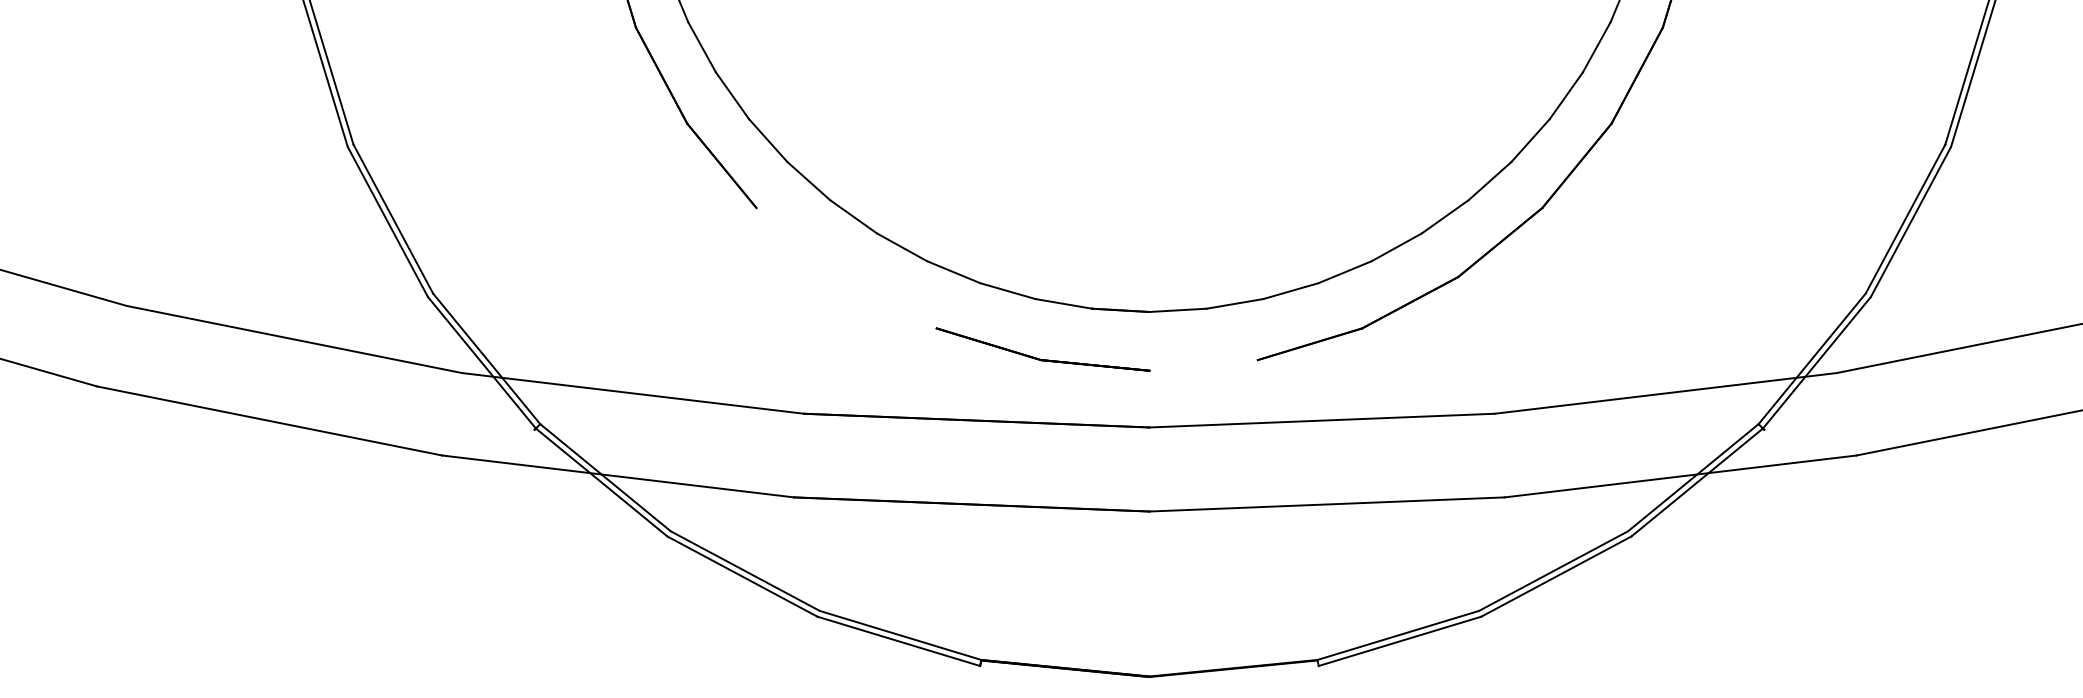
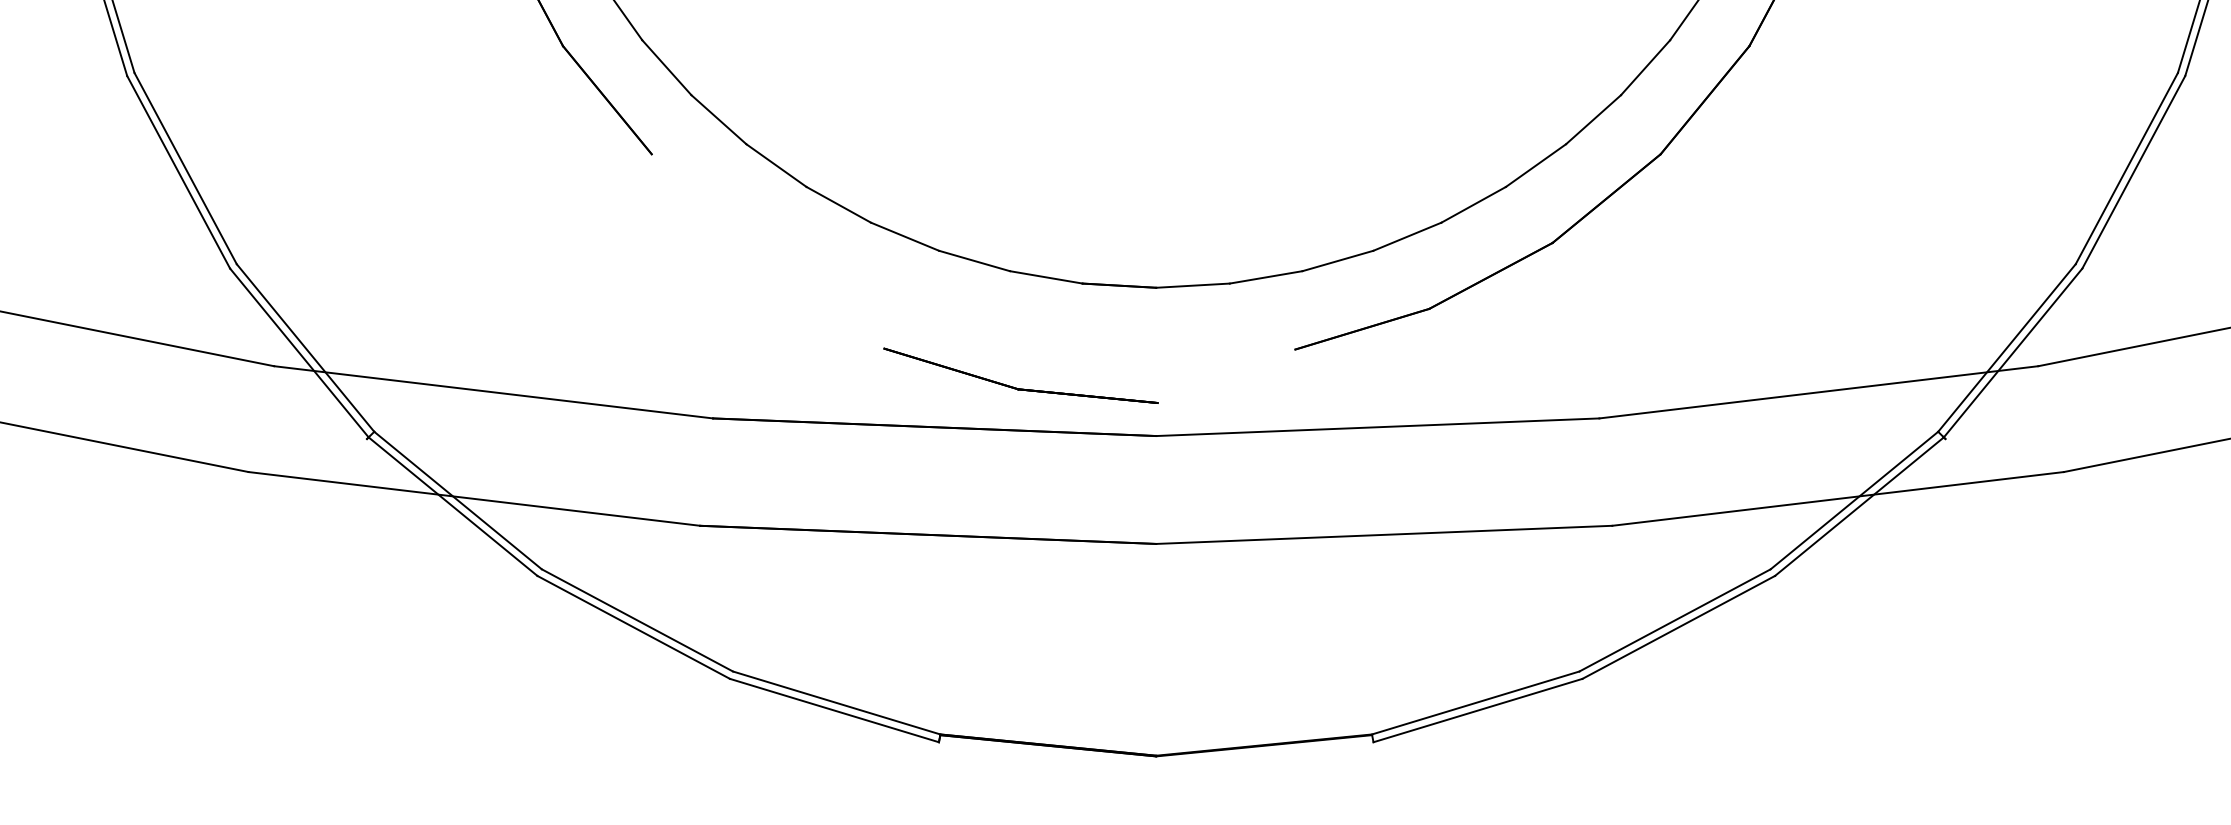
part: (1040, 358) -> (1017, 387), moved

